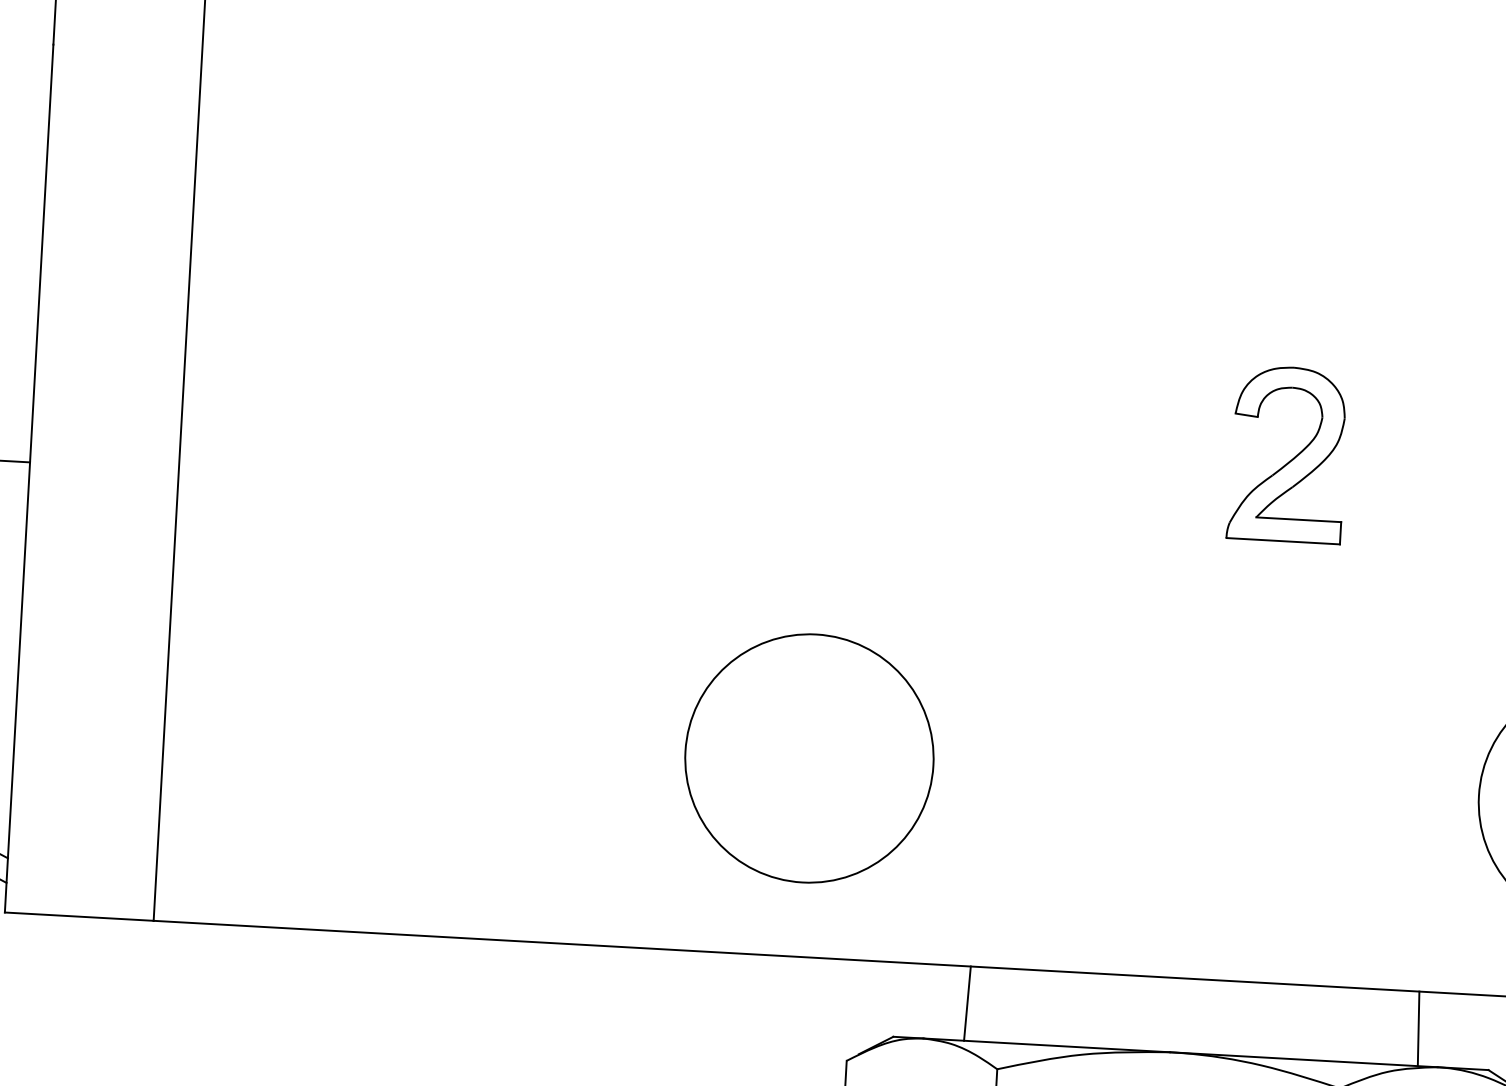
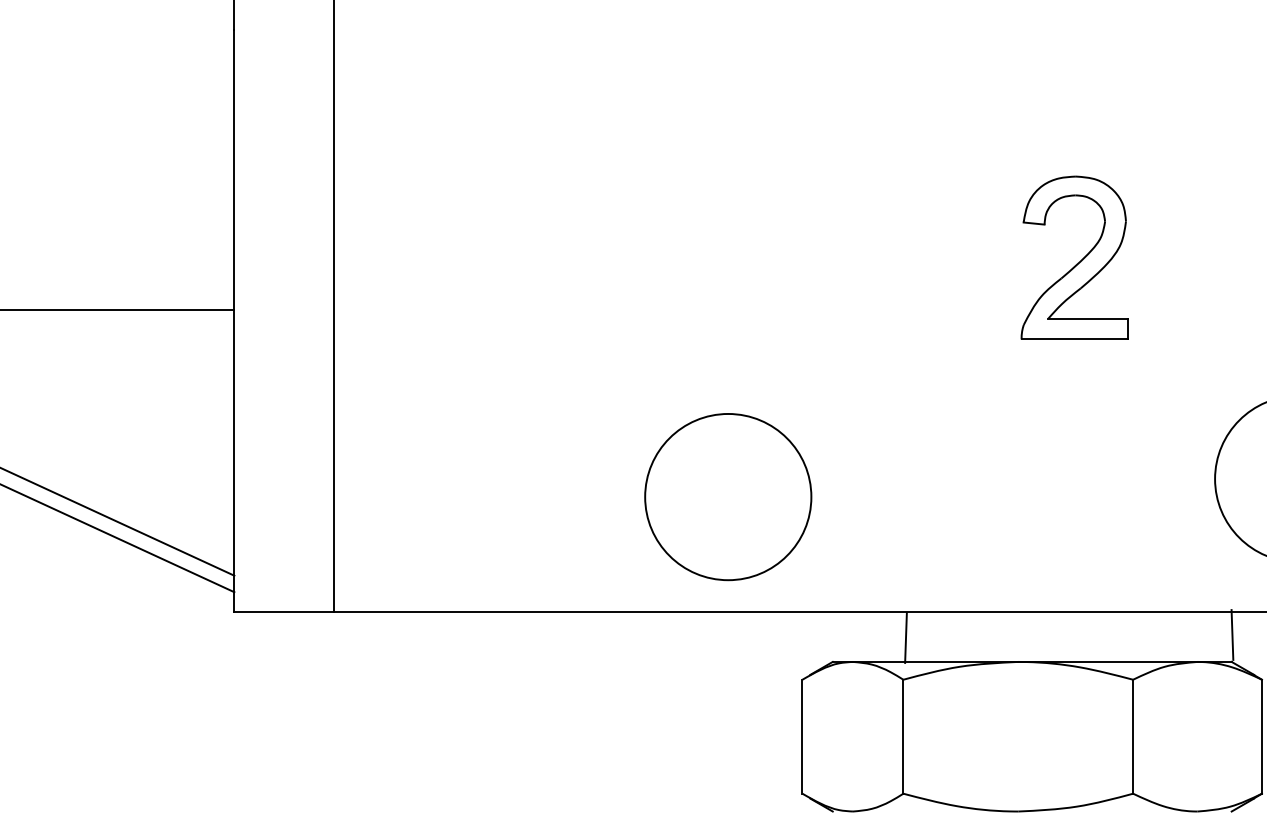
part: (1287, 453) -> (1074, 257), size x1.4
circle: (809, 759) -> (728, 497), moved
line: (966, 1002) -> (905, 637), moved
line: (1418, 1028) -> (1232, 634), moved

